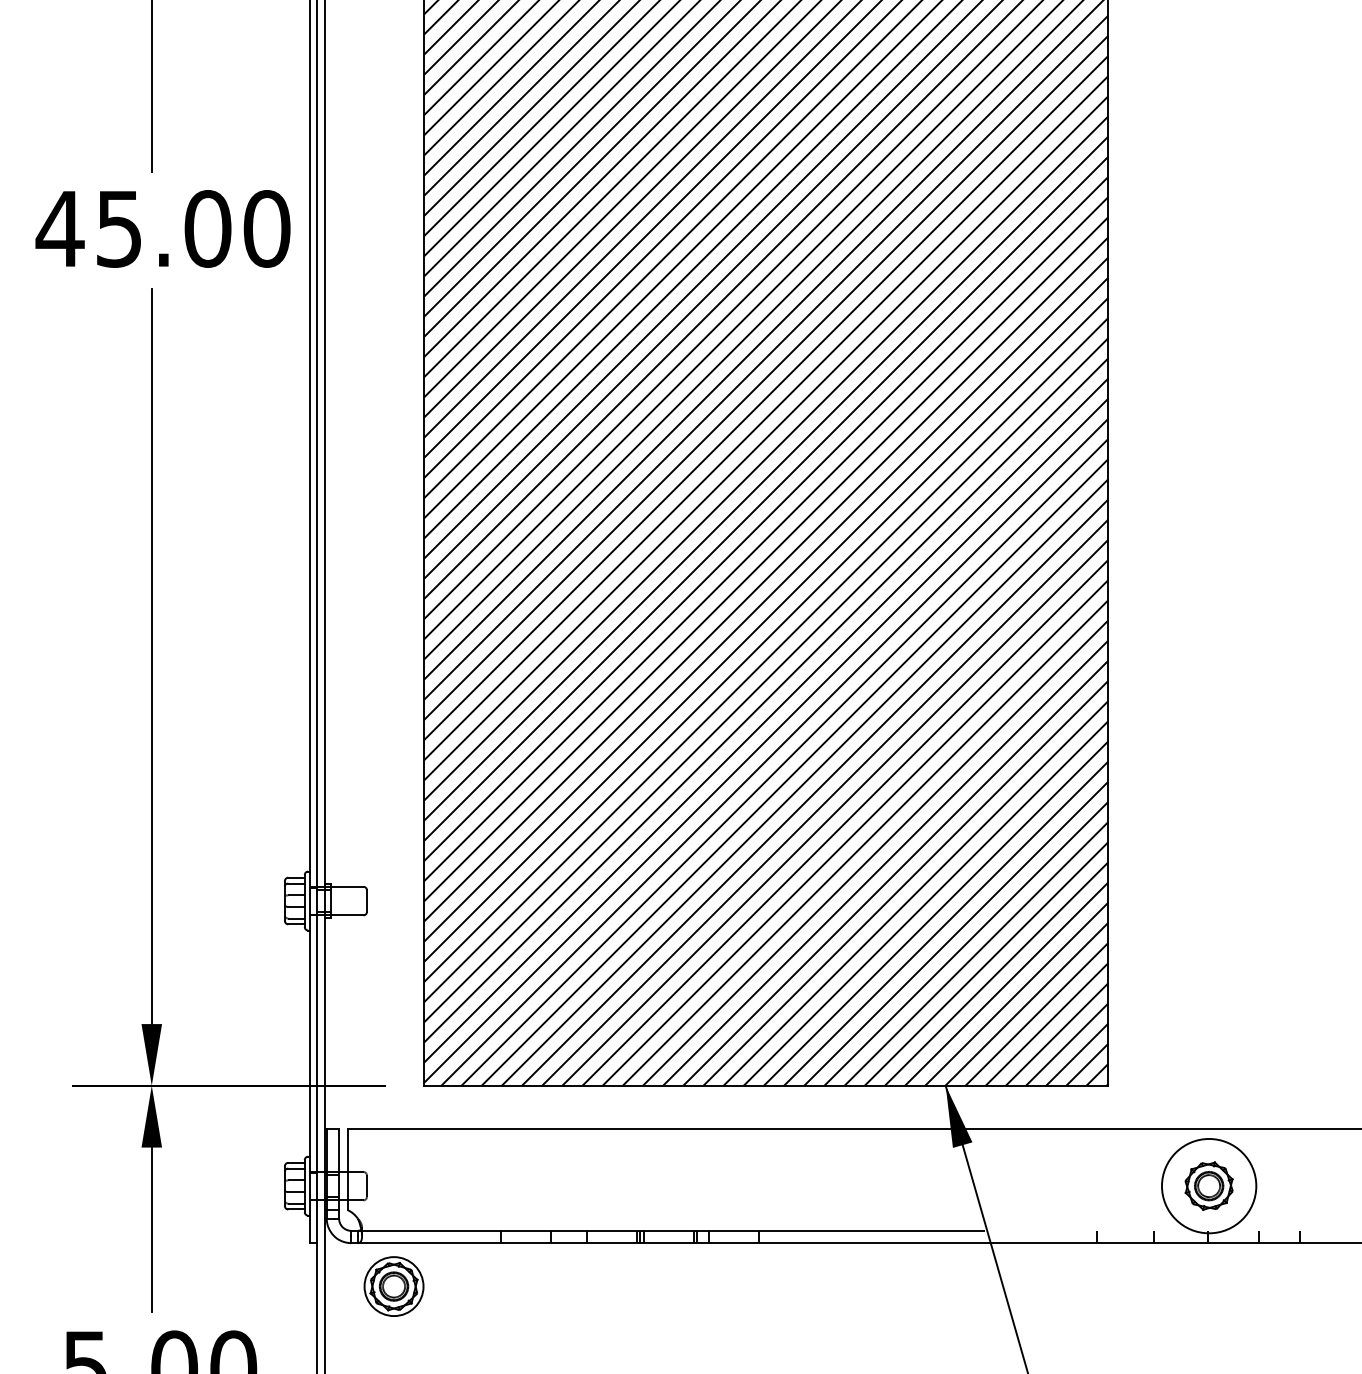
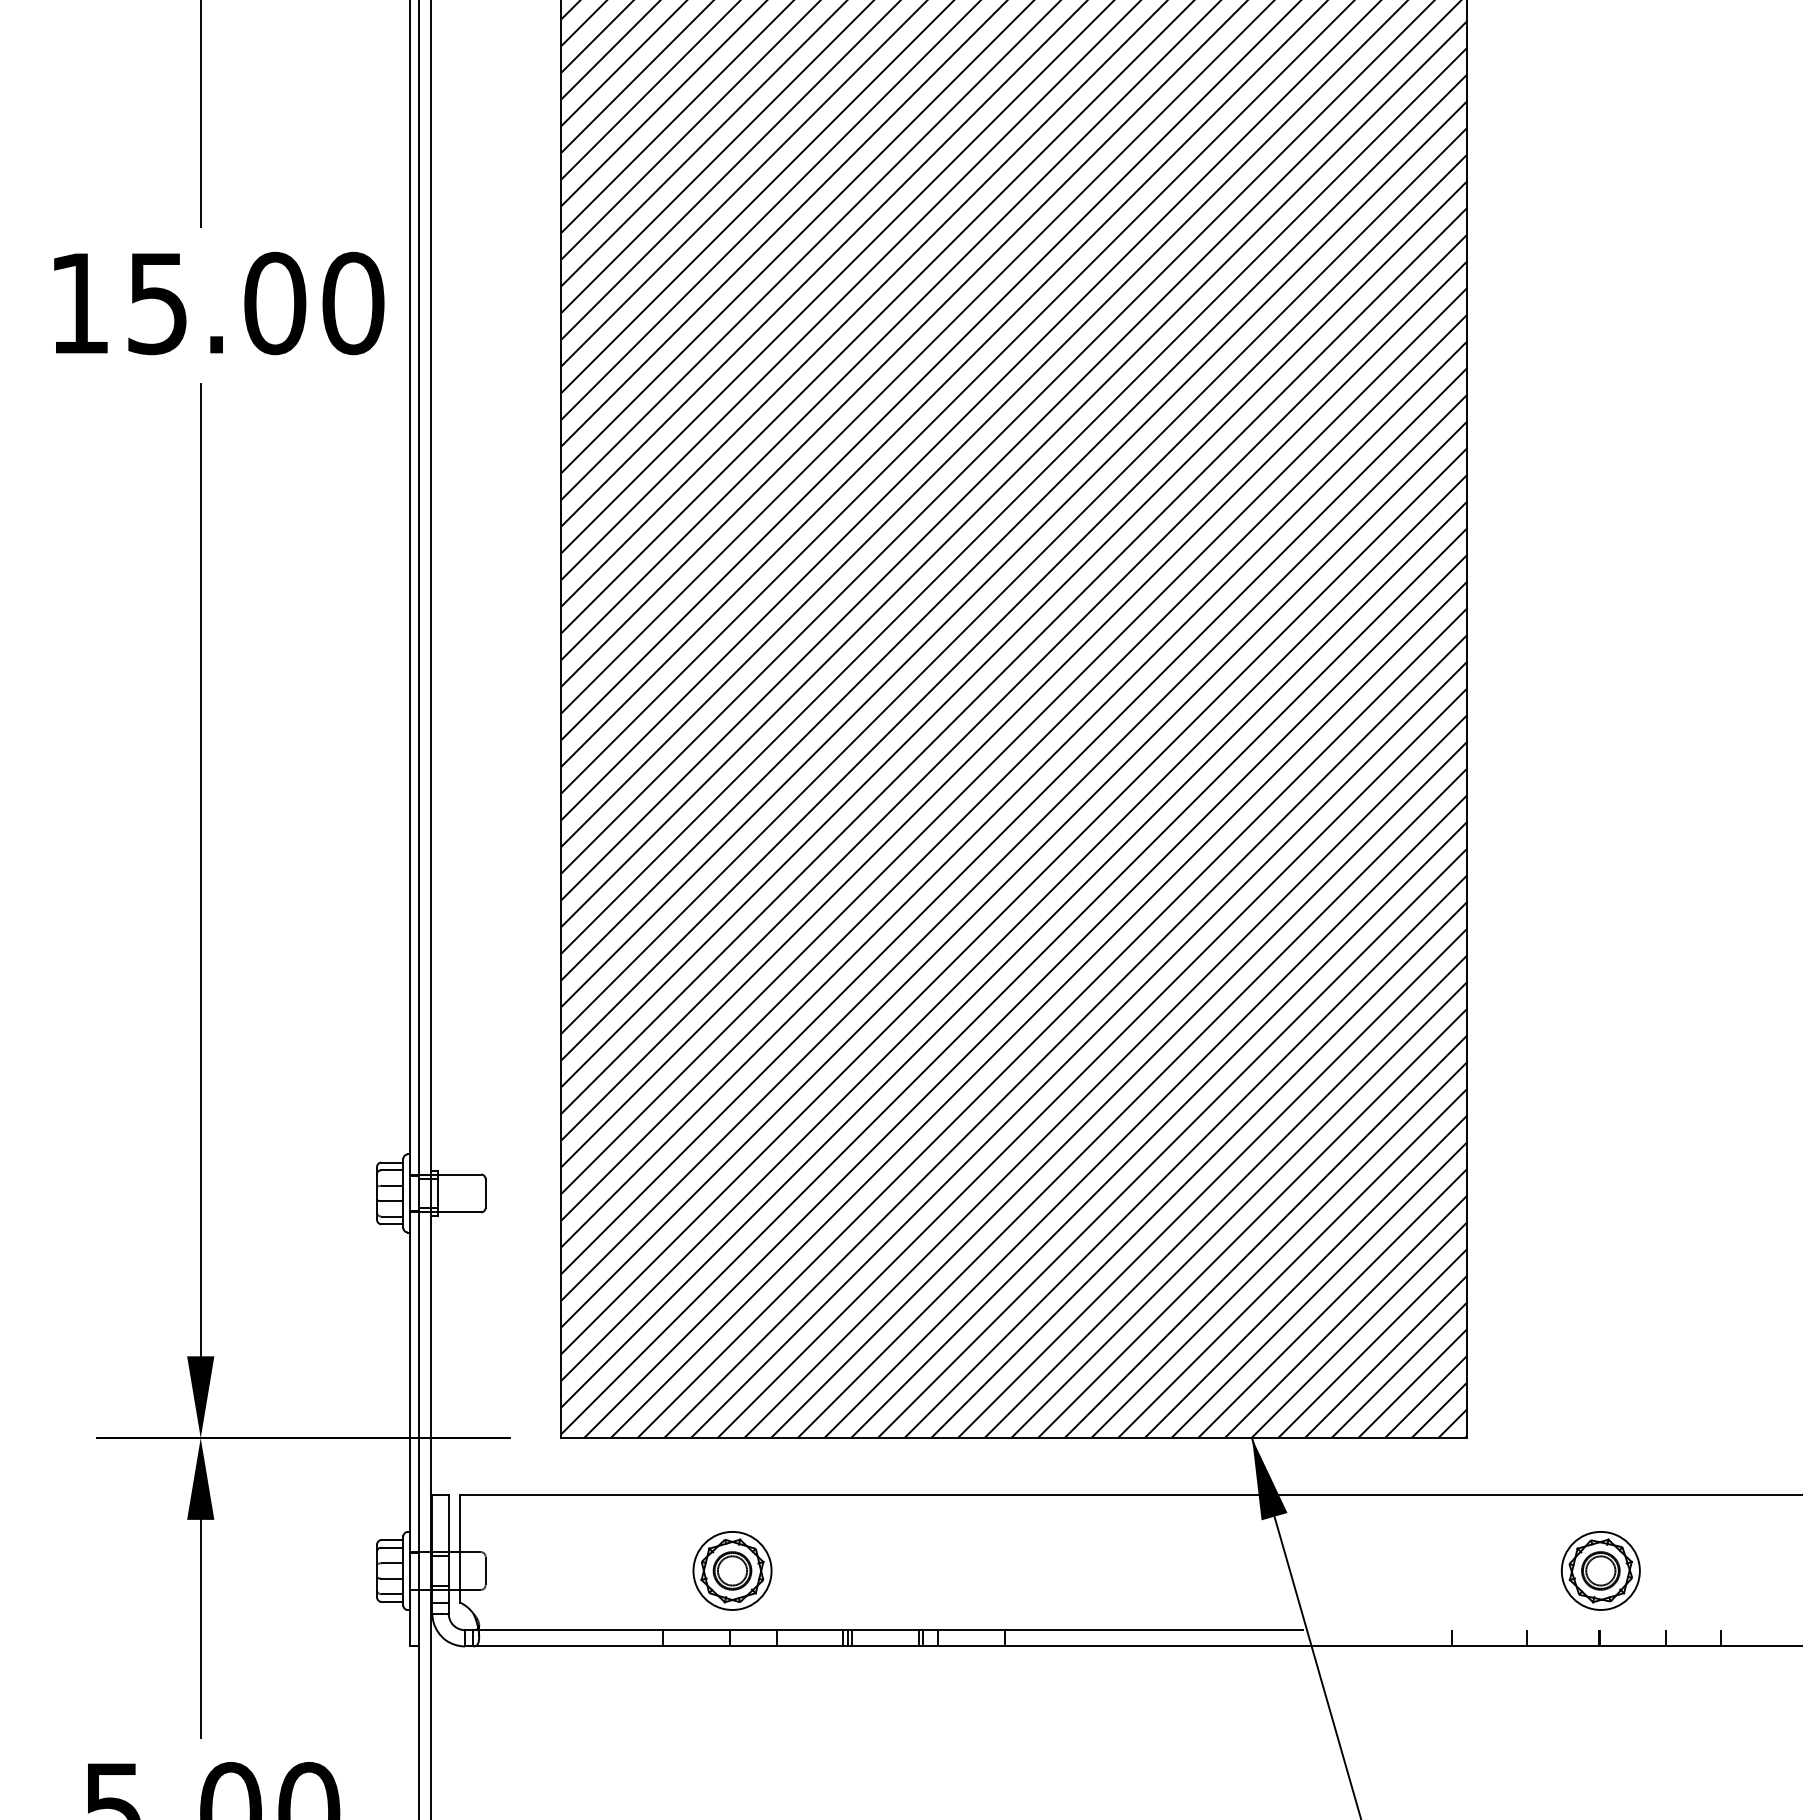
text: (59, 228) -> (78, 303), 45.00 -> 15.00
circle: (1208, 1185) -> (1600, 1570), size x0.62
part: (394, 1286) -> (732, 1570), moved

